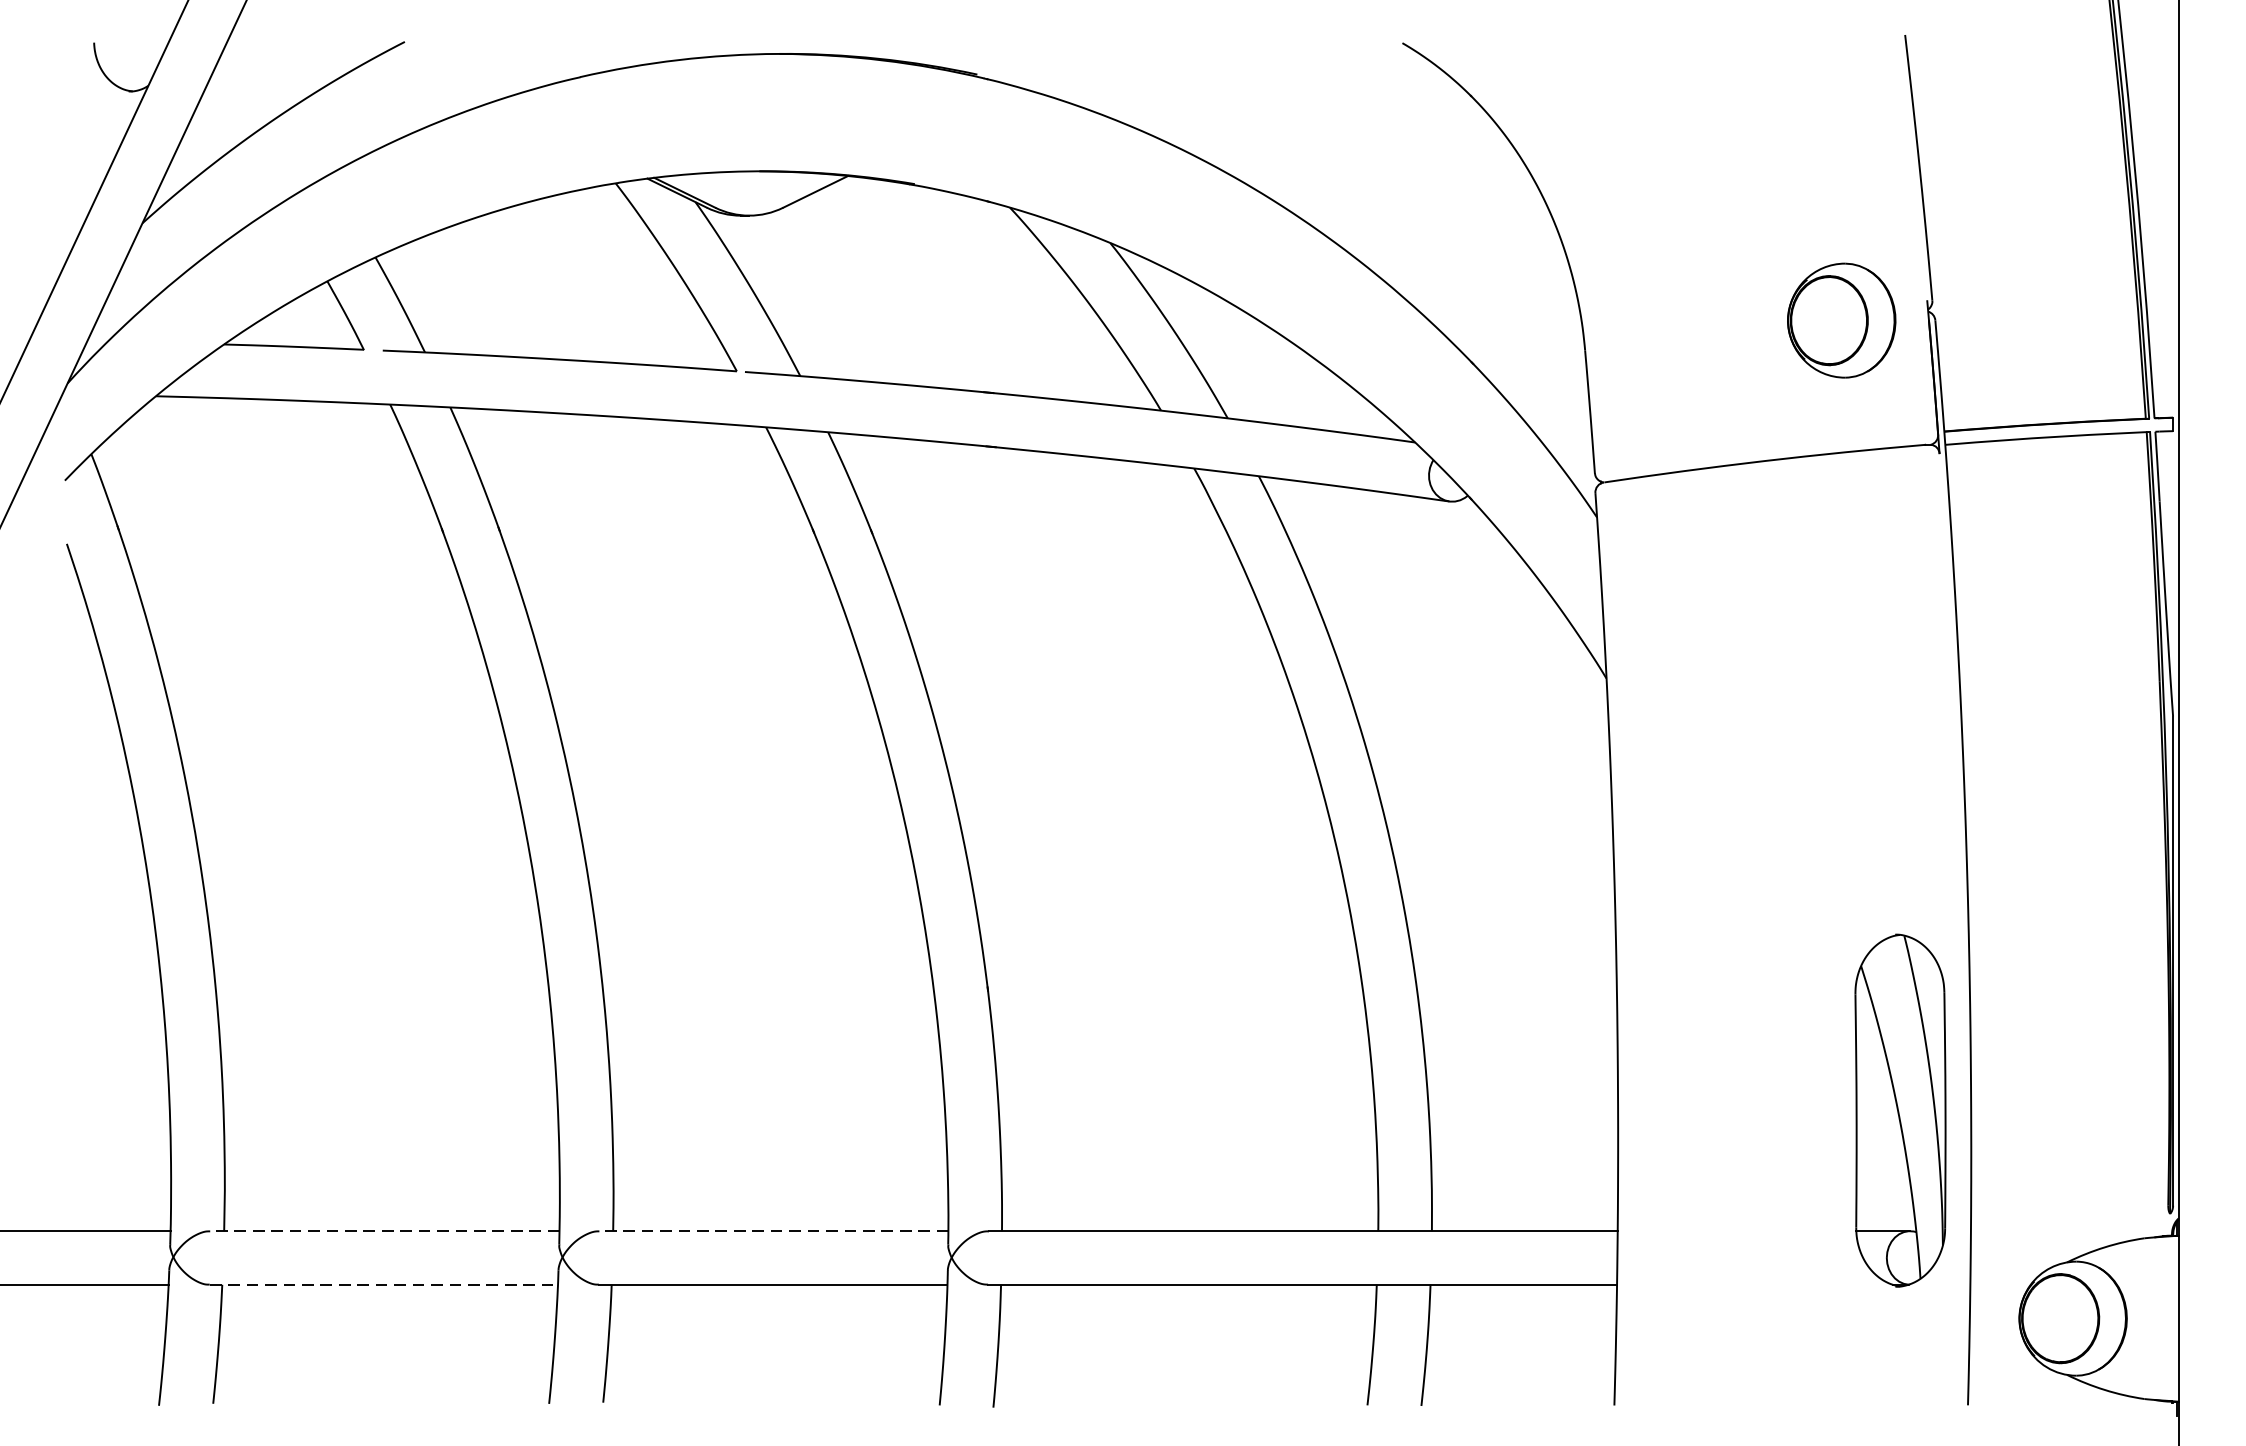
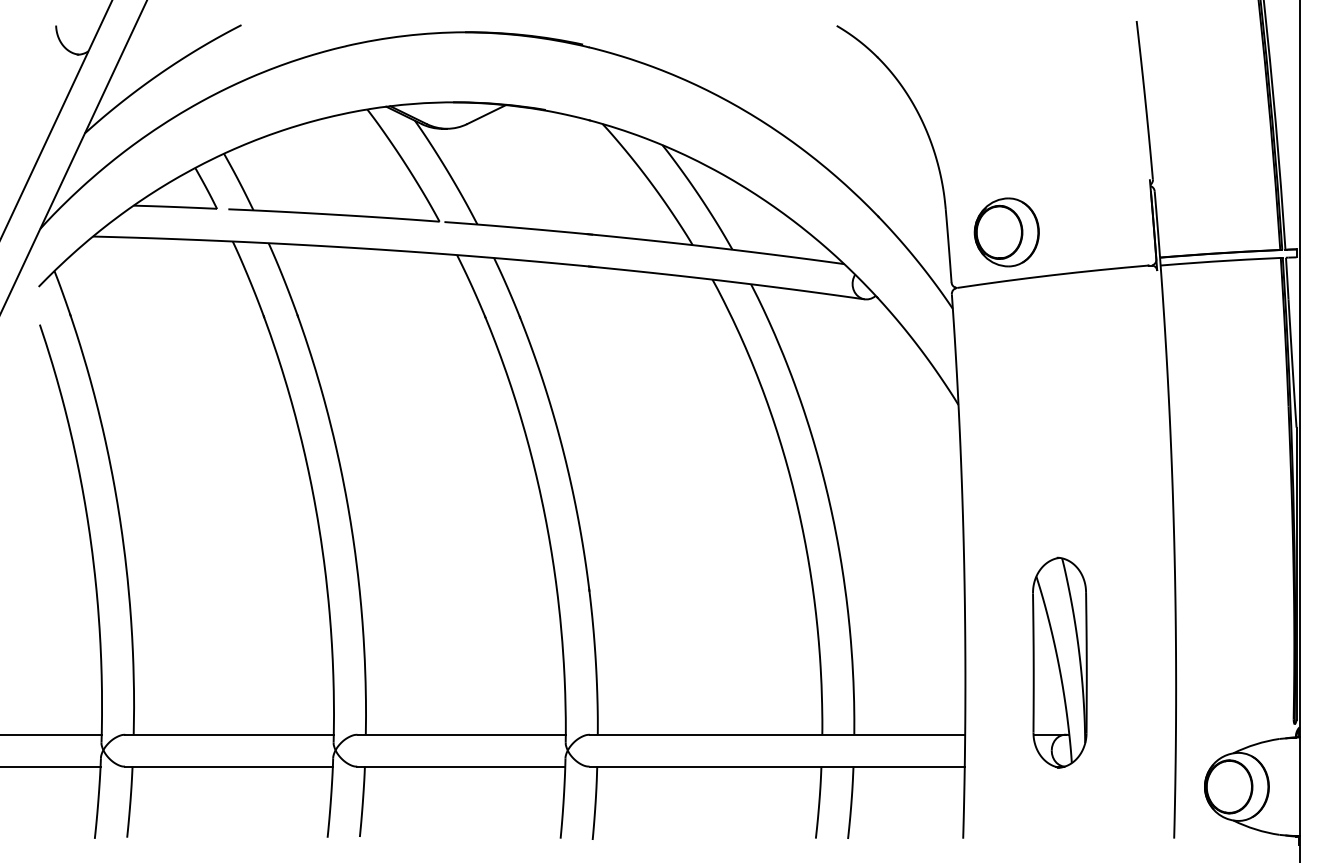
part: (1841, 320) -> (1006, 232), moved
part: (1899, 1110) -> (1059, 662), moved
line: (384, 1230) -> (229, 734), dashed -> solid
line: (773, 1230) -> (461, 734), dashed -> solid
line: (383, 1284) -> (228, 766), dashed -> solid

